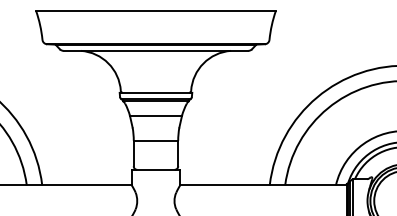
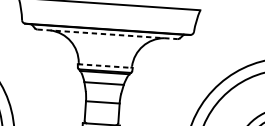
line: (156, 50) -> (107, 34), solid -> dashed
line: (156, 92) -> (105, 65), solid -> dashed

